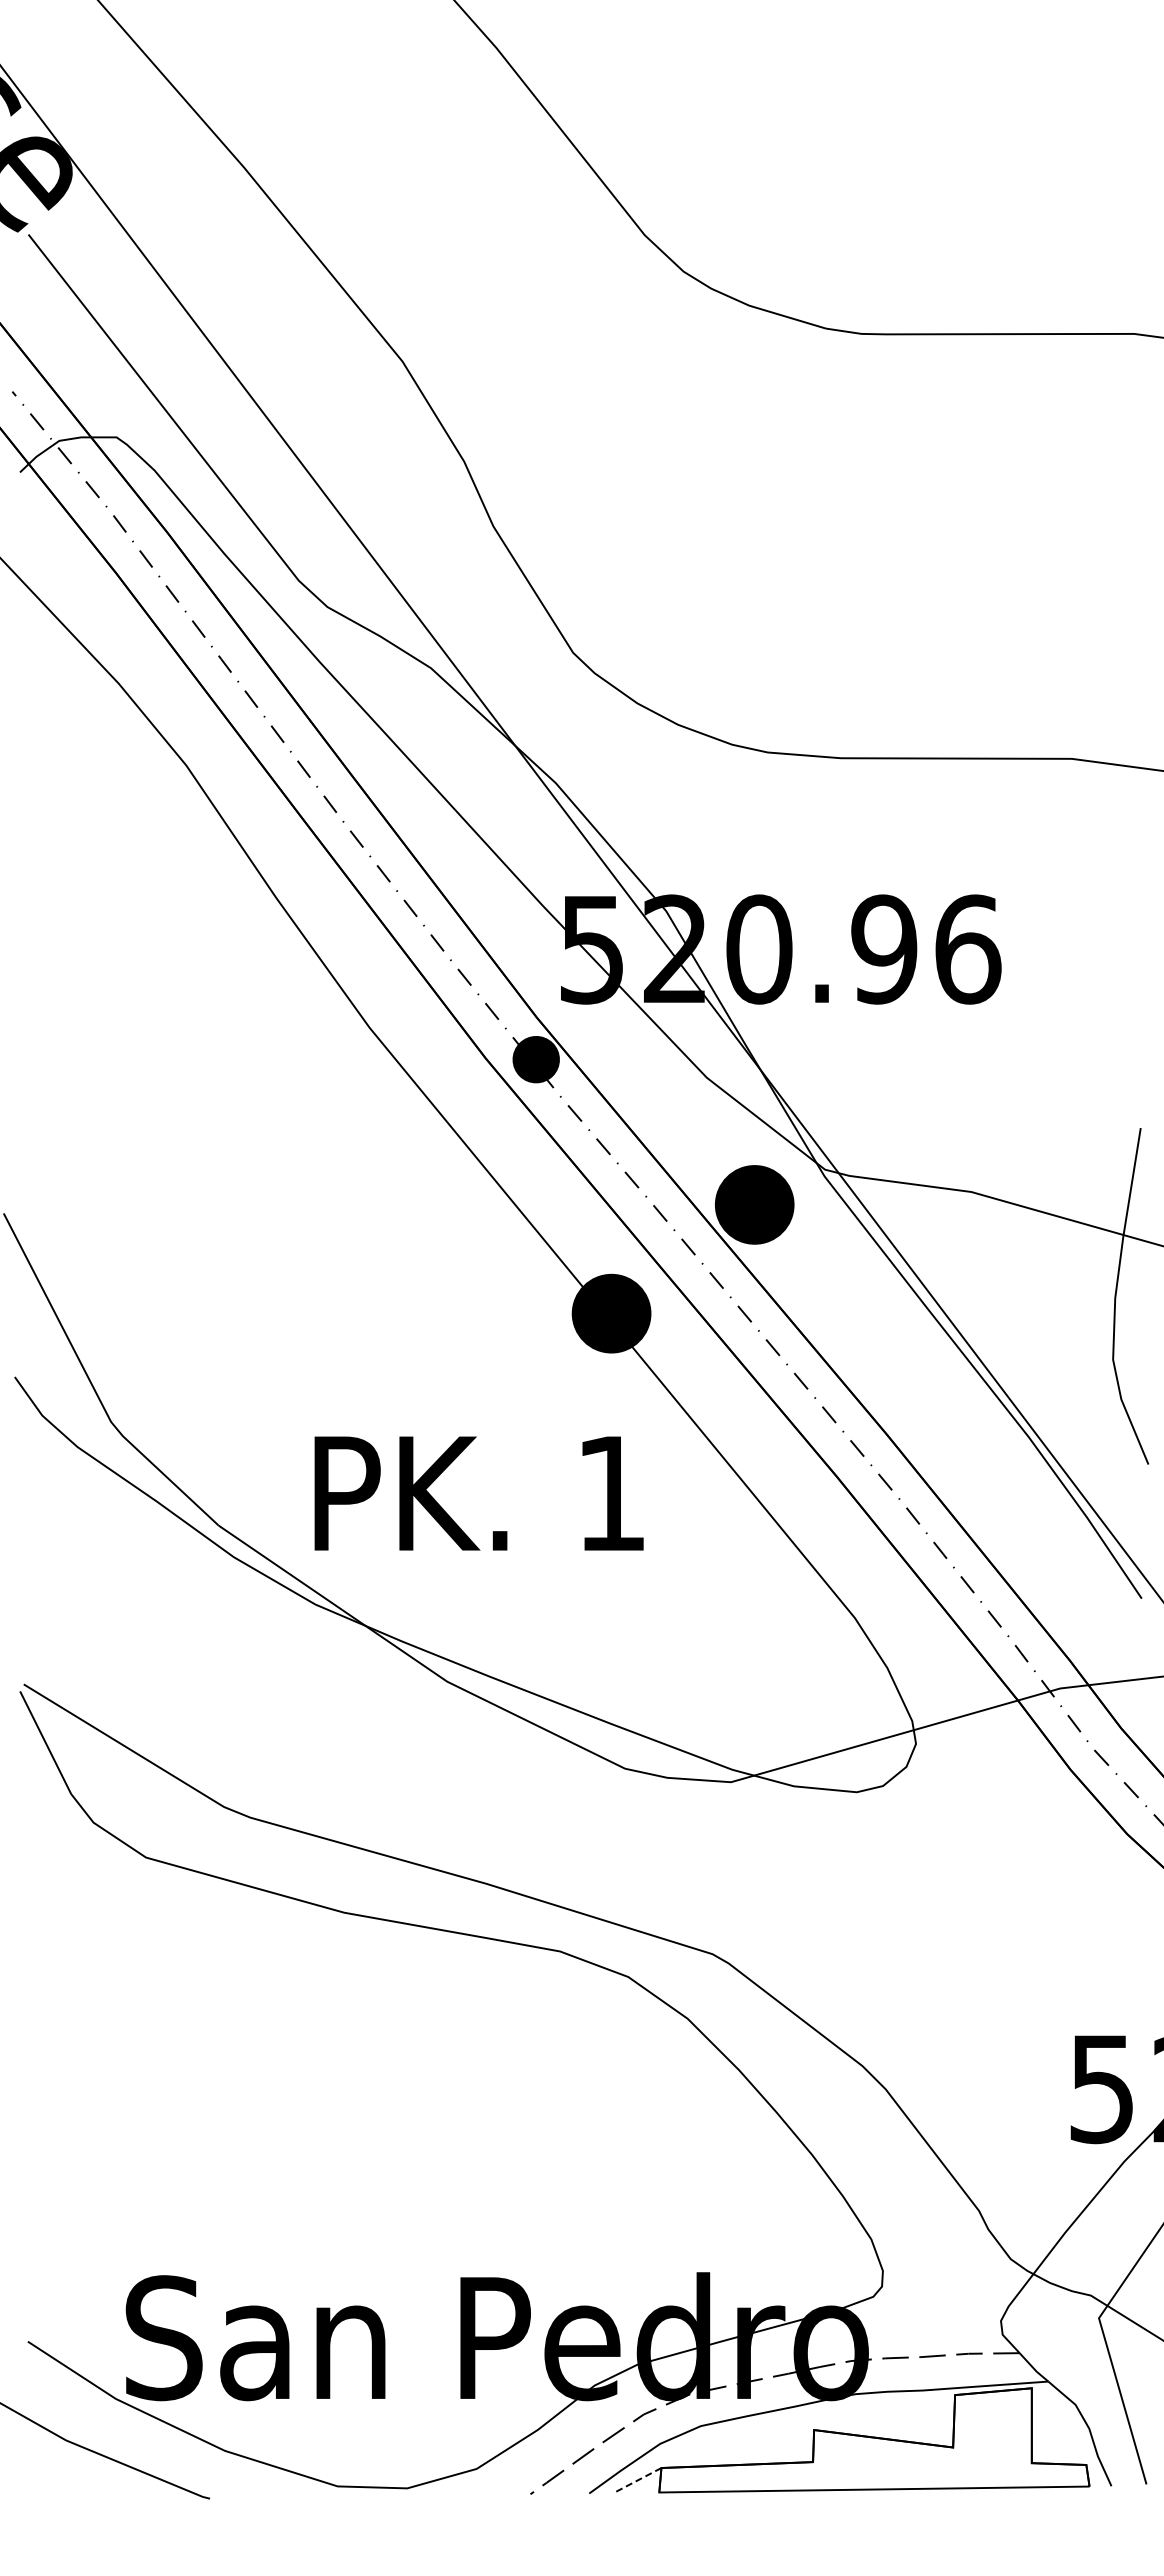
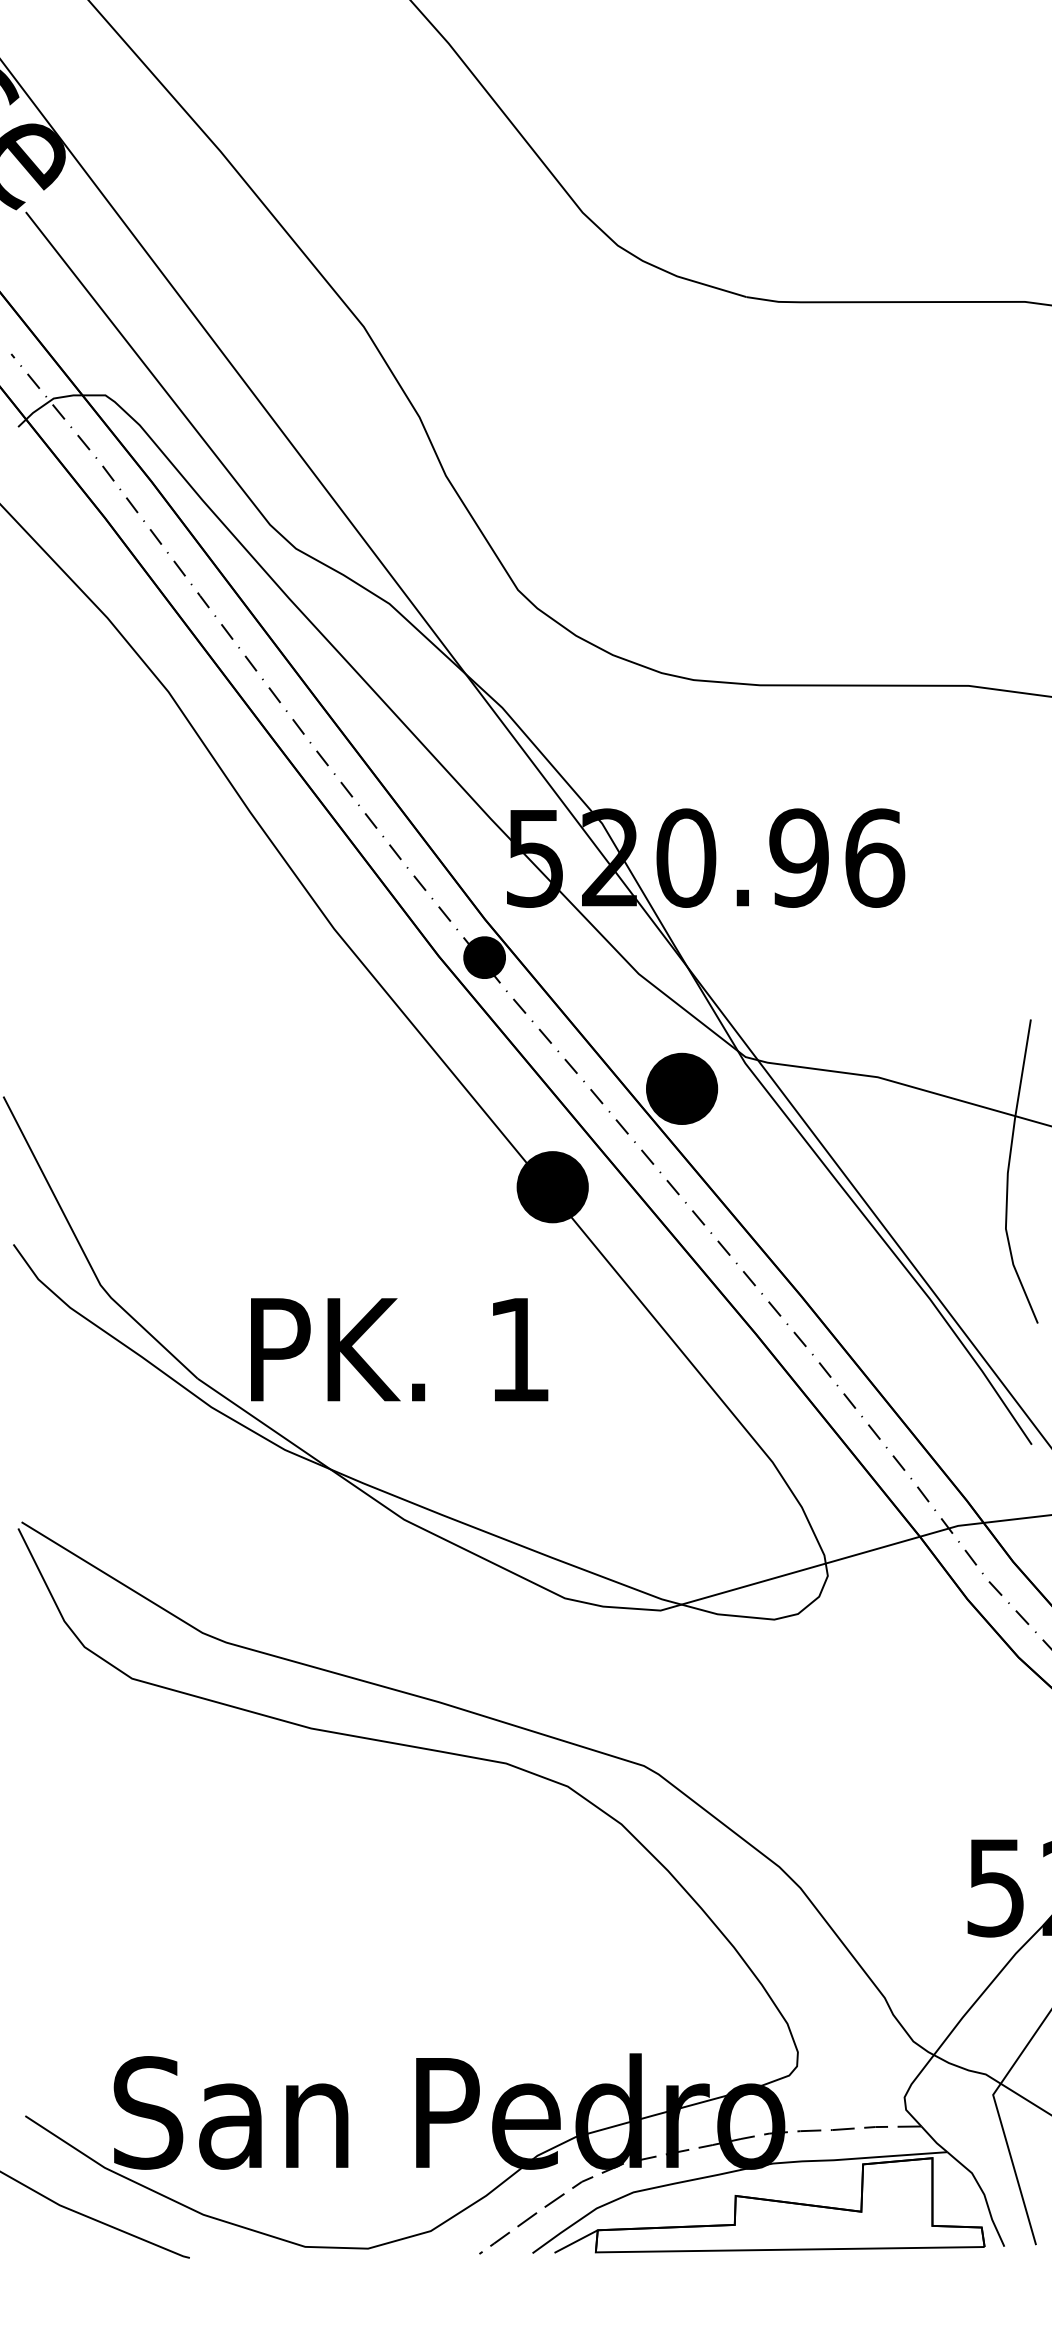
text: (478, 1493) -> (399, 1349), moved
line: (637, 2480) -> (576, 2241), dashed -> solid

